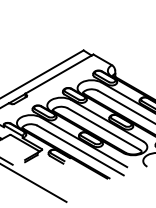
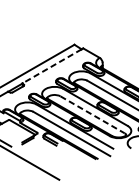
line: (58, 74) -> (52, 66), solid -> dashed
line: (104, 129) -> (93, 115), solid -> dashed

